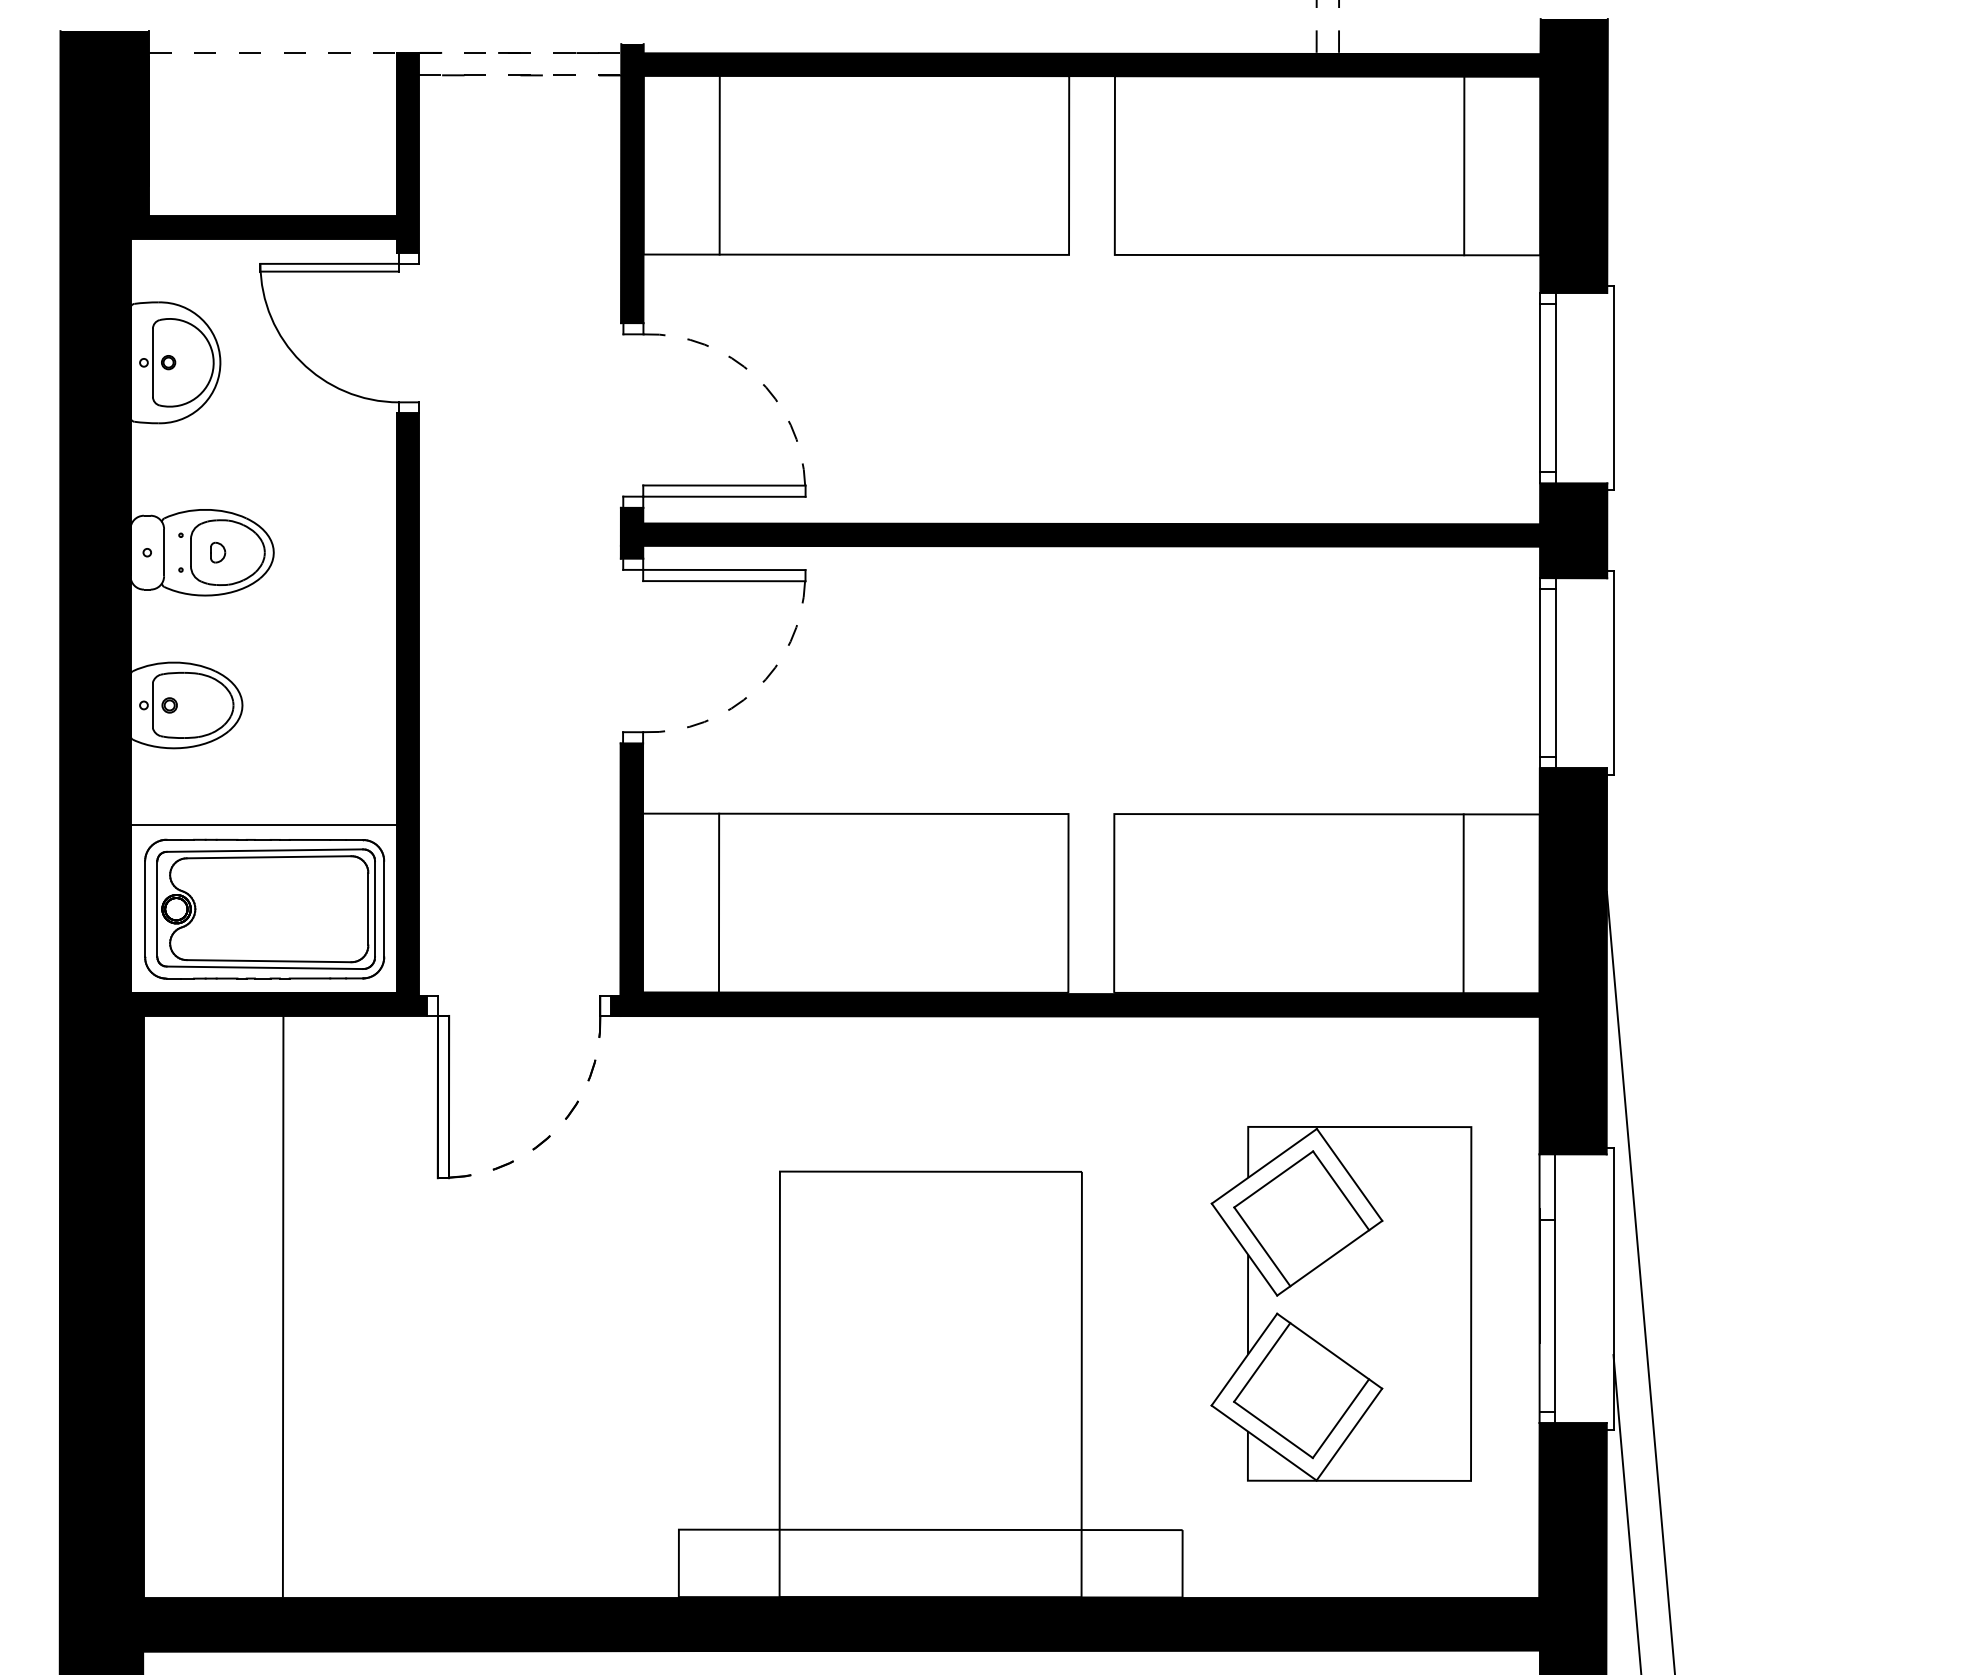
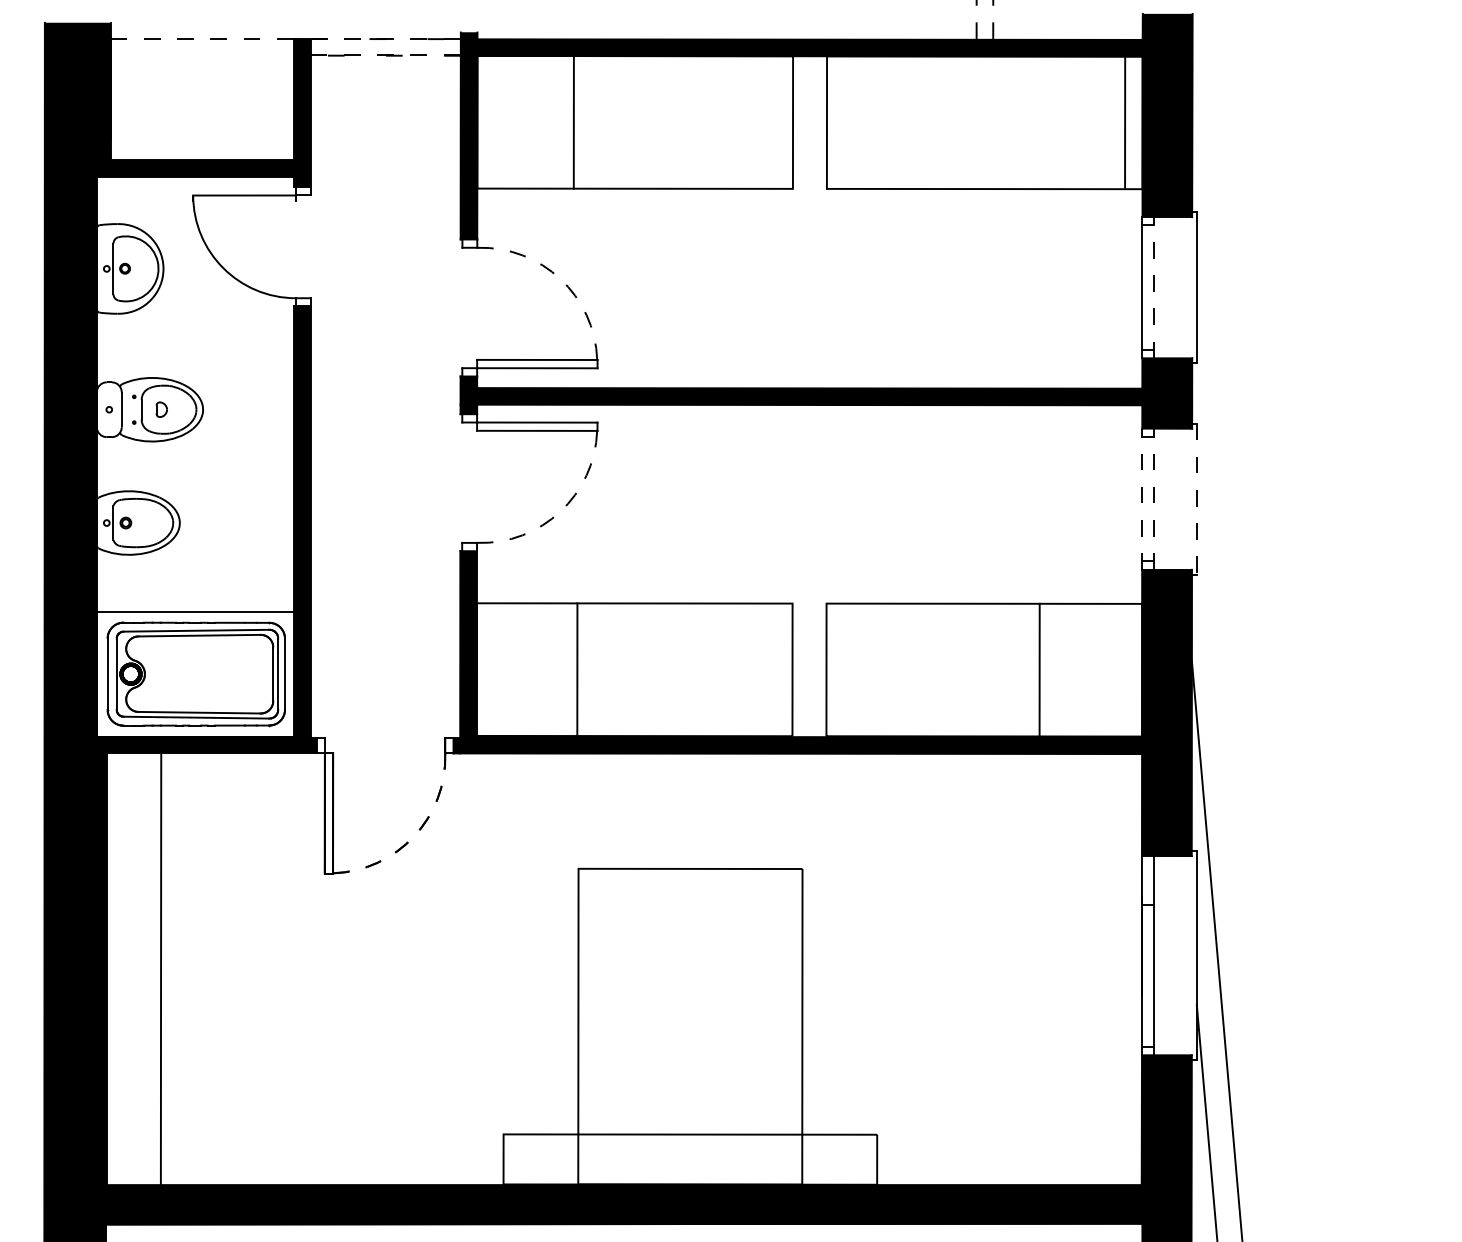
line: (719, 165) -> (573, 122), moved
line: (1464, 165) -> (1125, 122), moved
line: (329, 271) -> (244, 201), removed
line: (1556, 387) -> (1154, 287), solid -> dashed
line: (1540, 673) -> (1142, 499), solid -> dashed
line: (1555, 673) -> (1153, 499), solid -> dashed
line: (1613, 673) -> (1196, 499), solid -> dashed
line: (719, 902) -> (577, 669), moved
line: (1463, 902) -> (1039, 669), moved
part: (1340, 1303) -> (994, 966), removed
line: (282, 1305) -> (160, 968), moved

